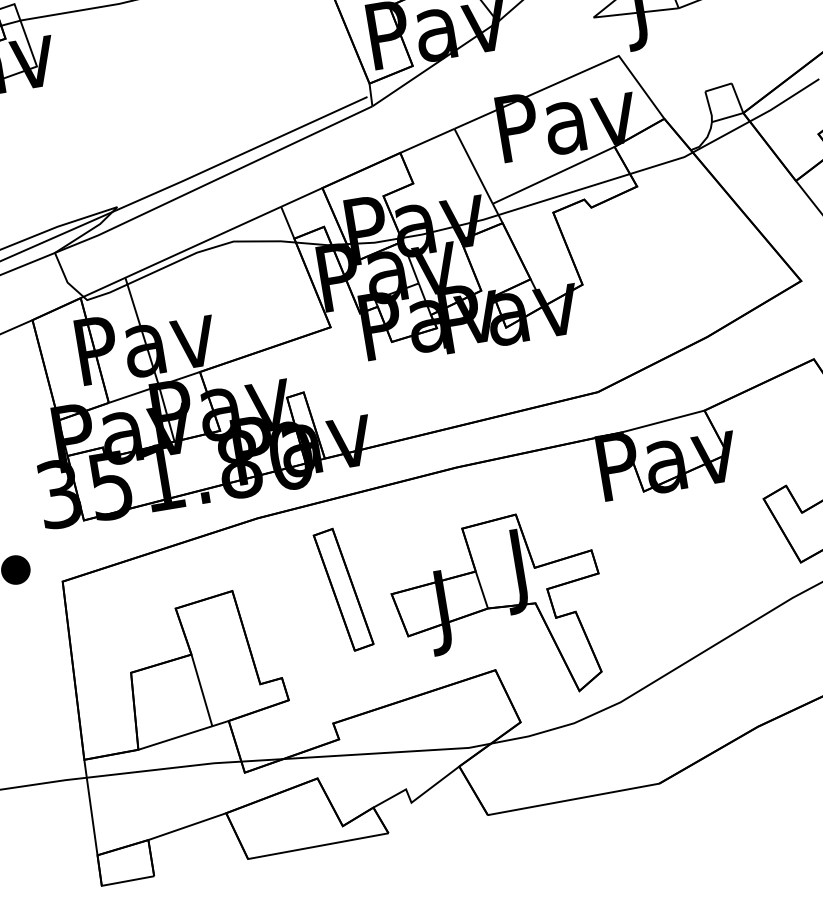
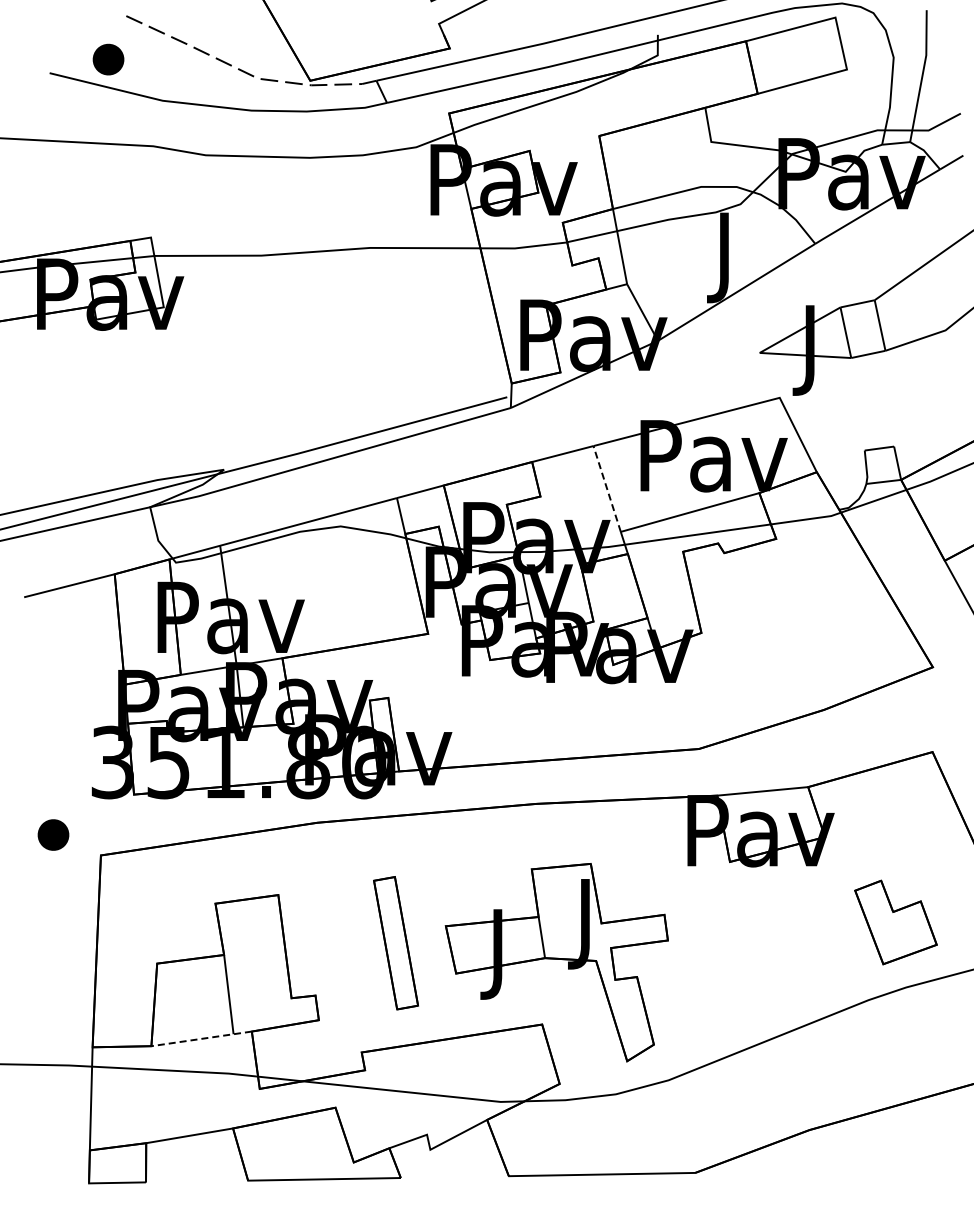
line: (473, 165) -> (607, 488), solid -> dashed
part: (343, 590) -> (395, 943), moved
line: (183, 735) -> (201, 1038), solid -> dashed

